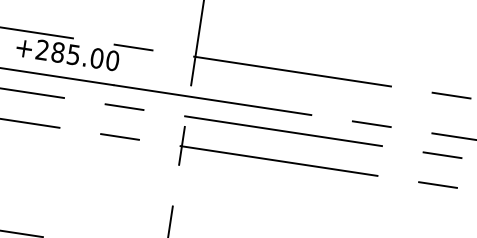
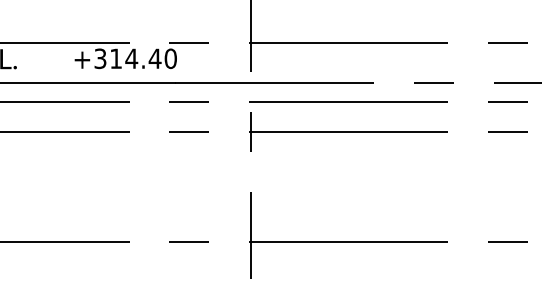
text: (69, 53) -> (127, 58), +285.00 -> +314.40

